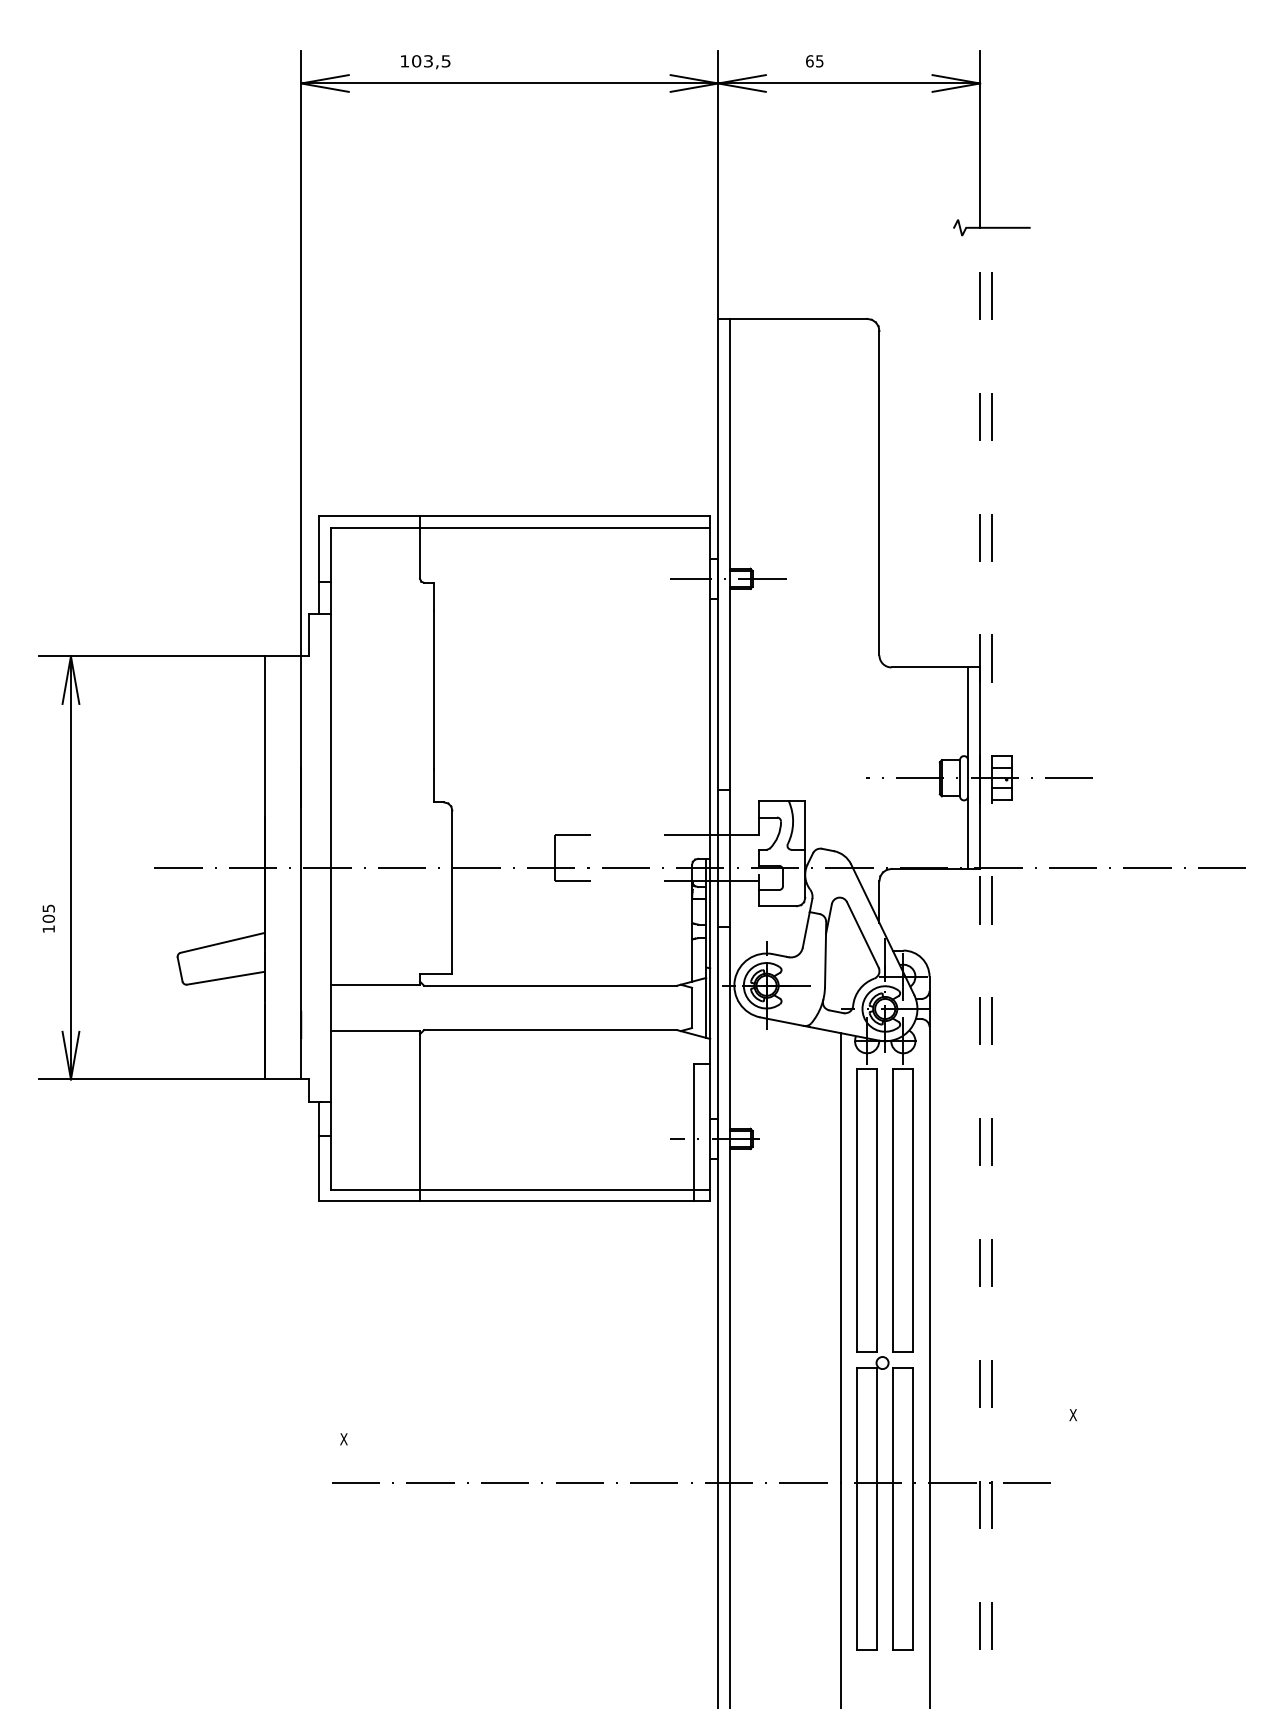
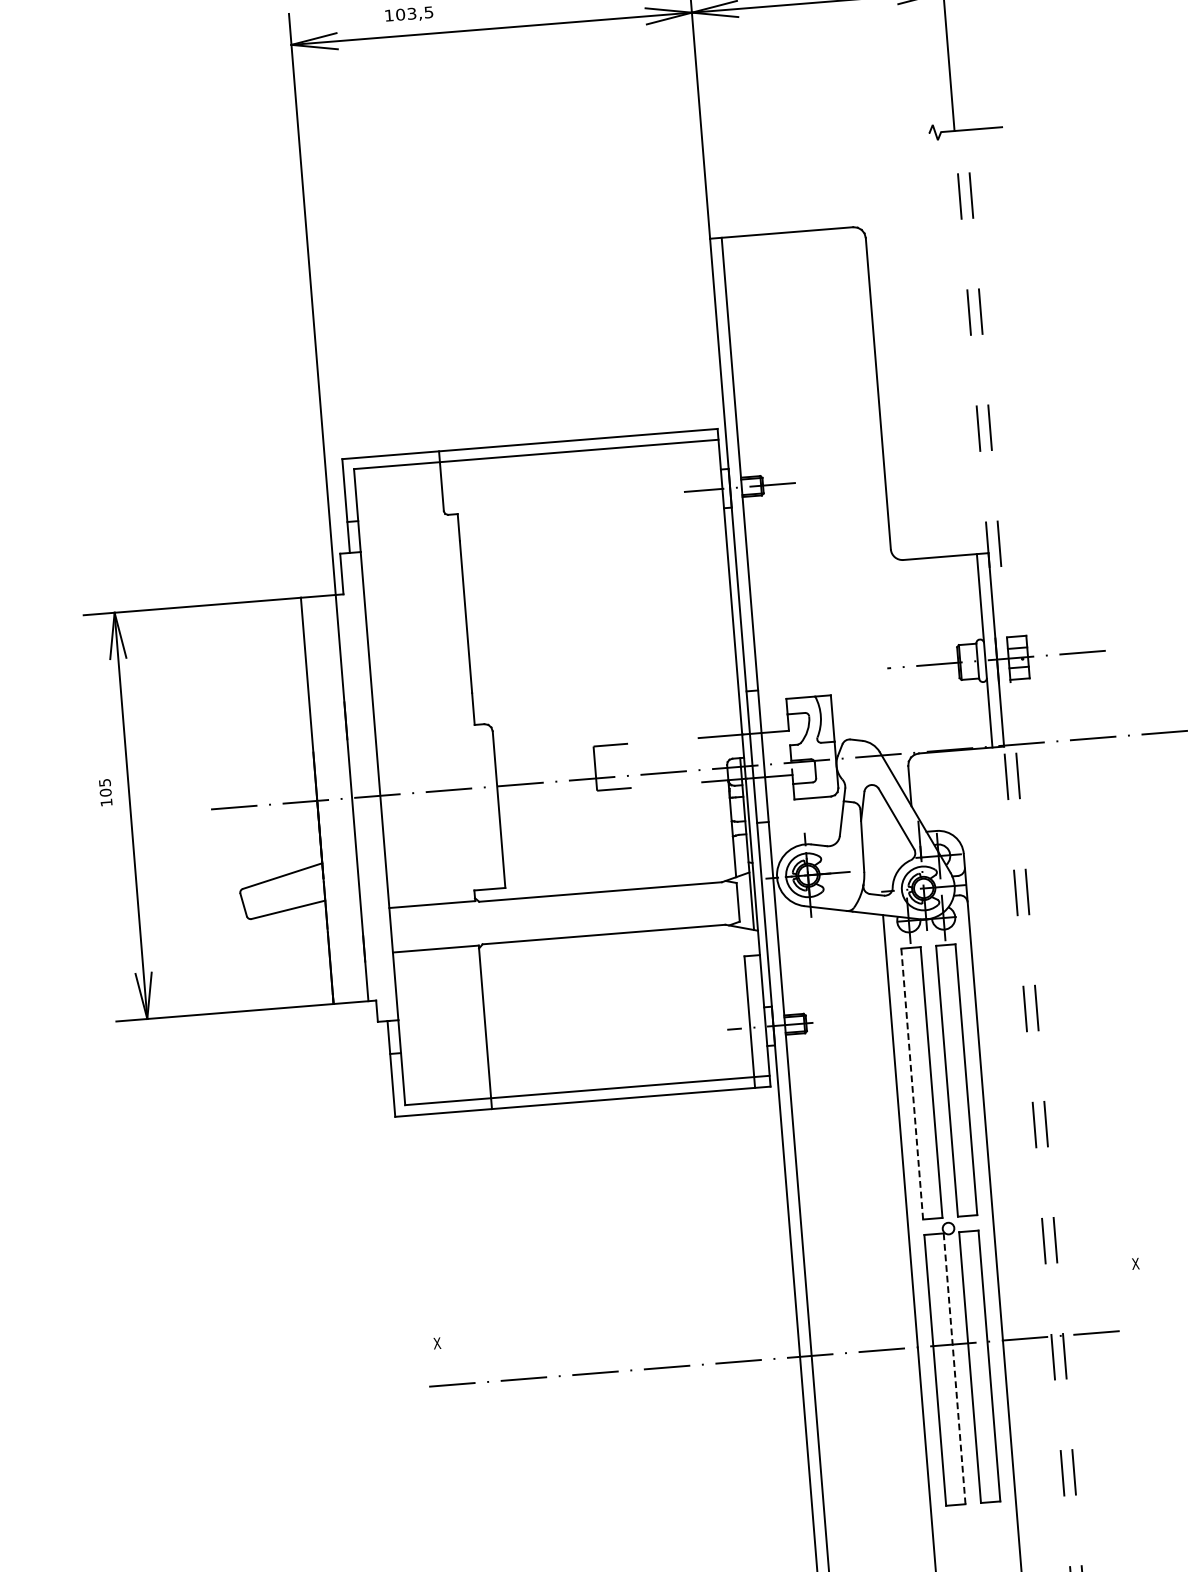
text: (48, 918) -> (105, 792), moved
line: (857, 1209) -> (912, 1083), solid -> dashed
line: (877, 1508) -> (954, 1368), solid -> dashed

